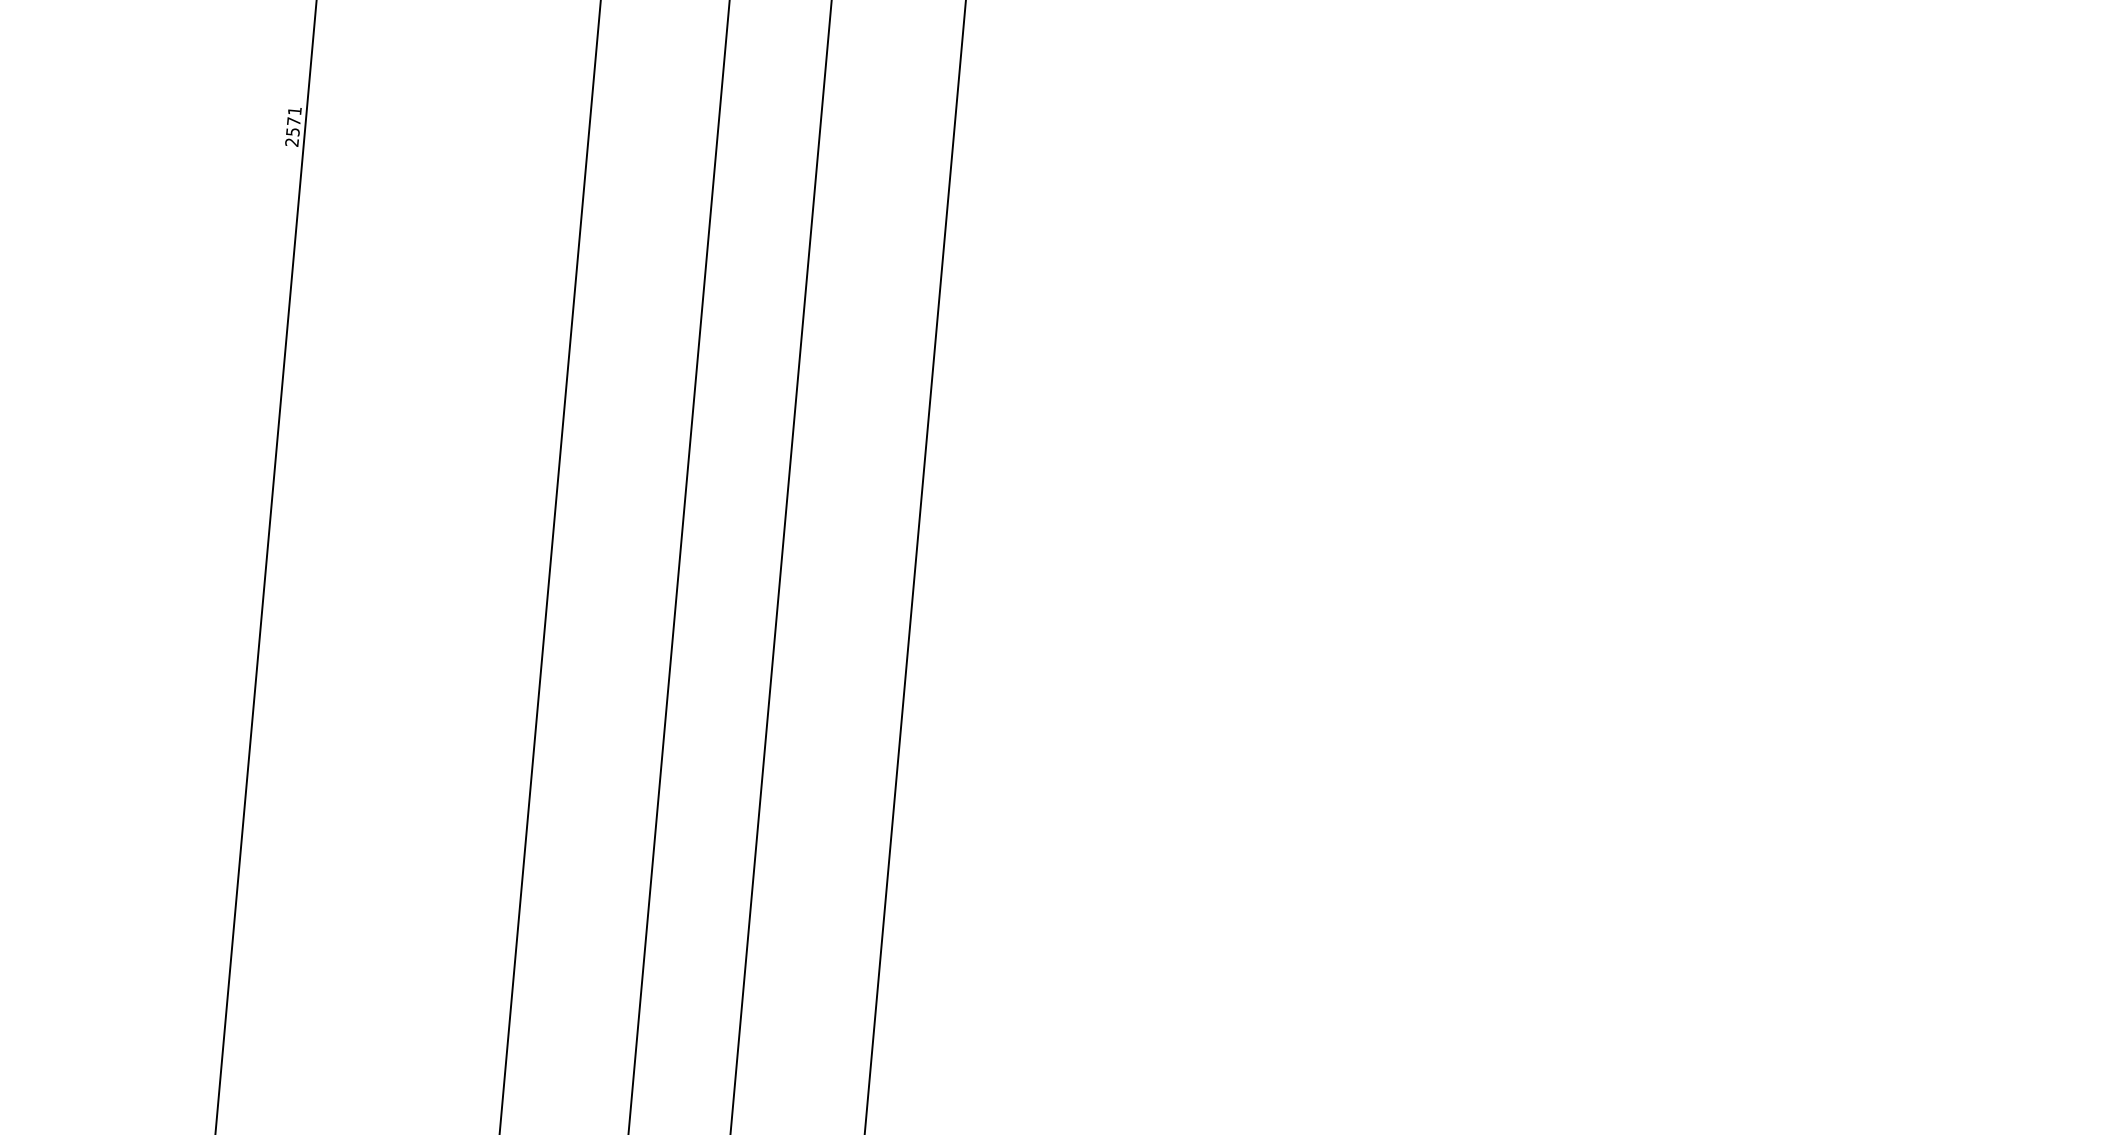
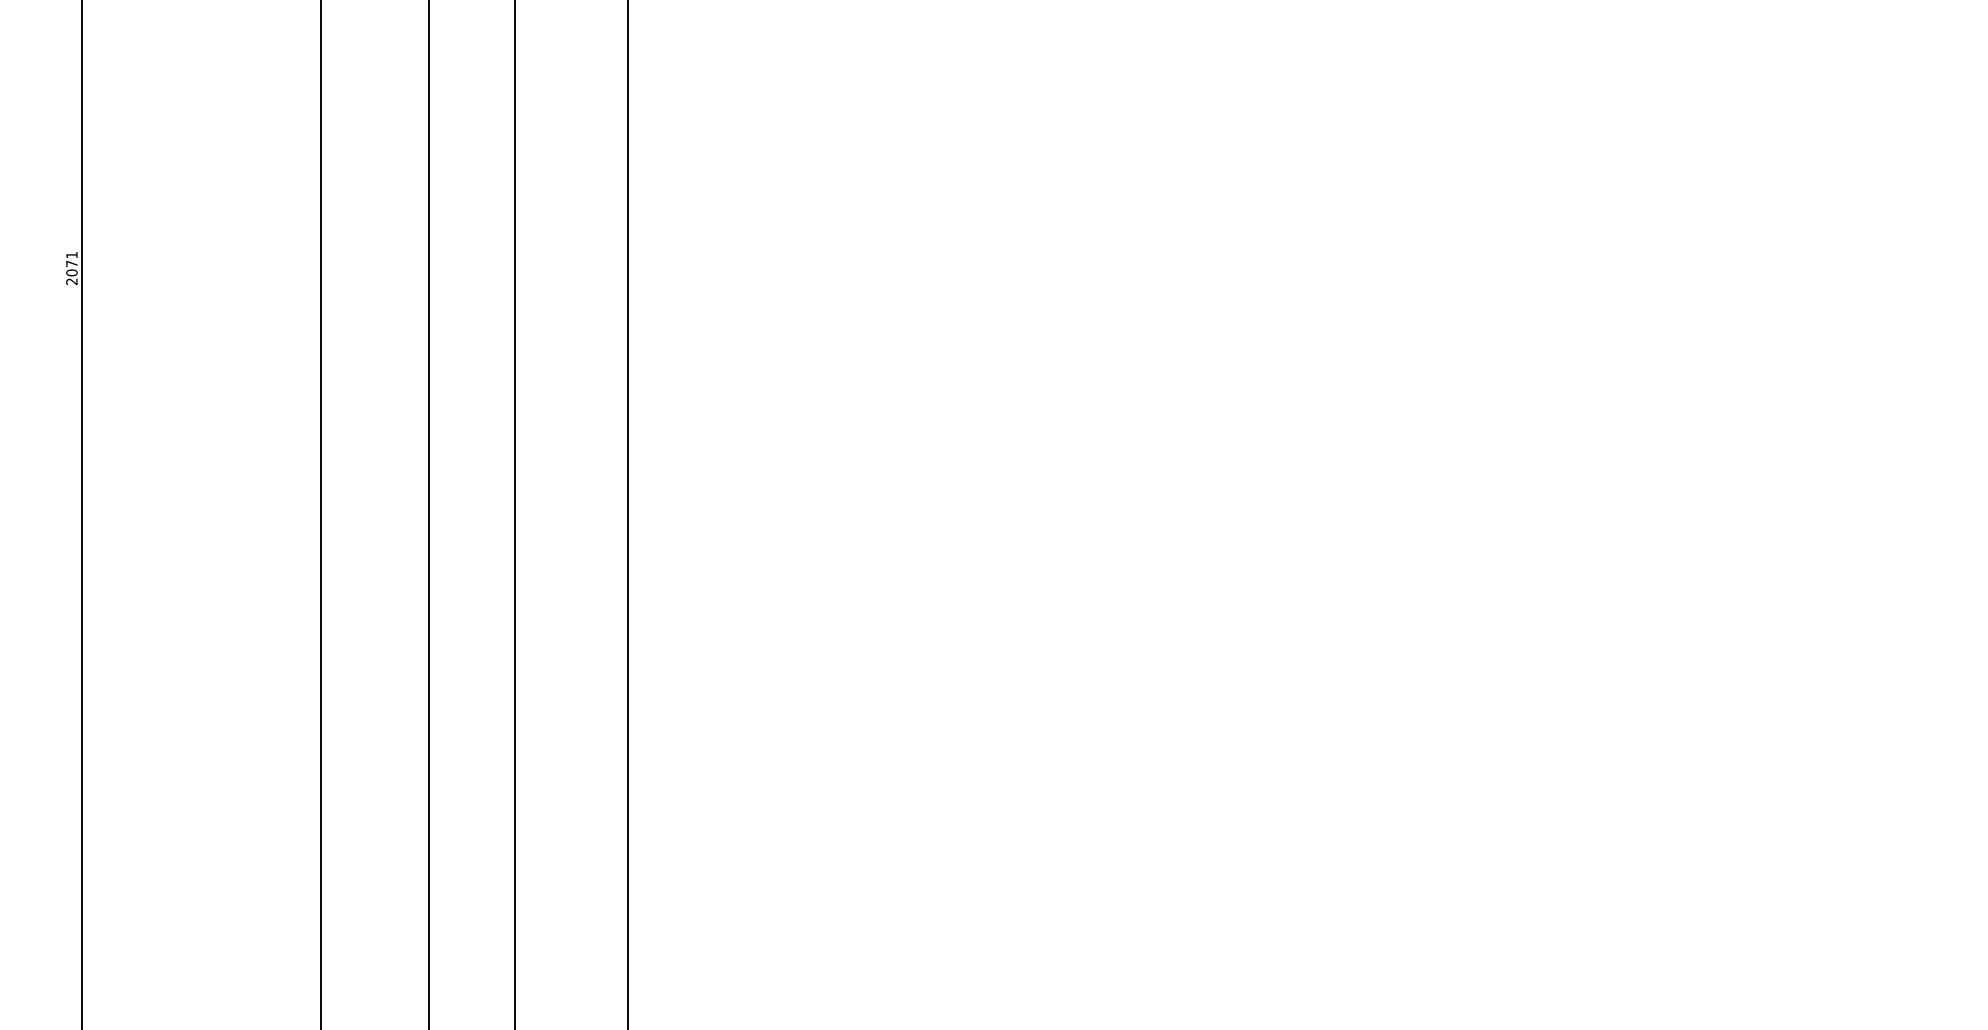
text: (292, 131) -> (71, 272), 2571 -> 2071

